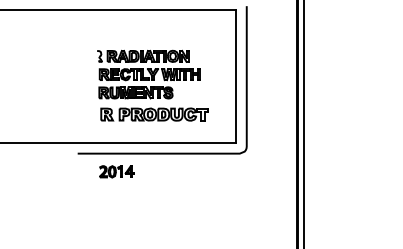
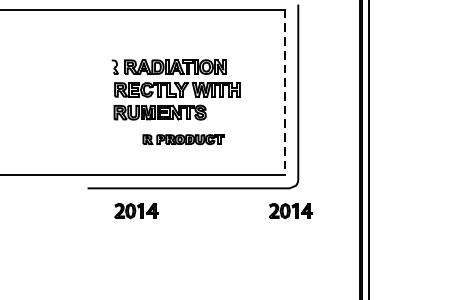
line: (235, 76) -> (284, 92), solid -> dashed
part: (154, 114) -> (183, 139), size x0.6
part: (240, 171) -> (290, 210), added

